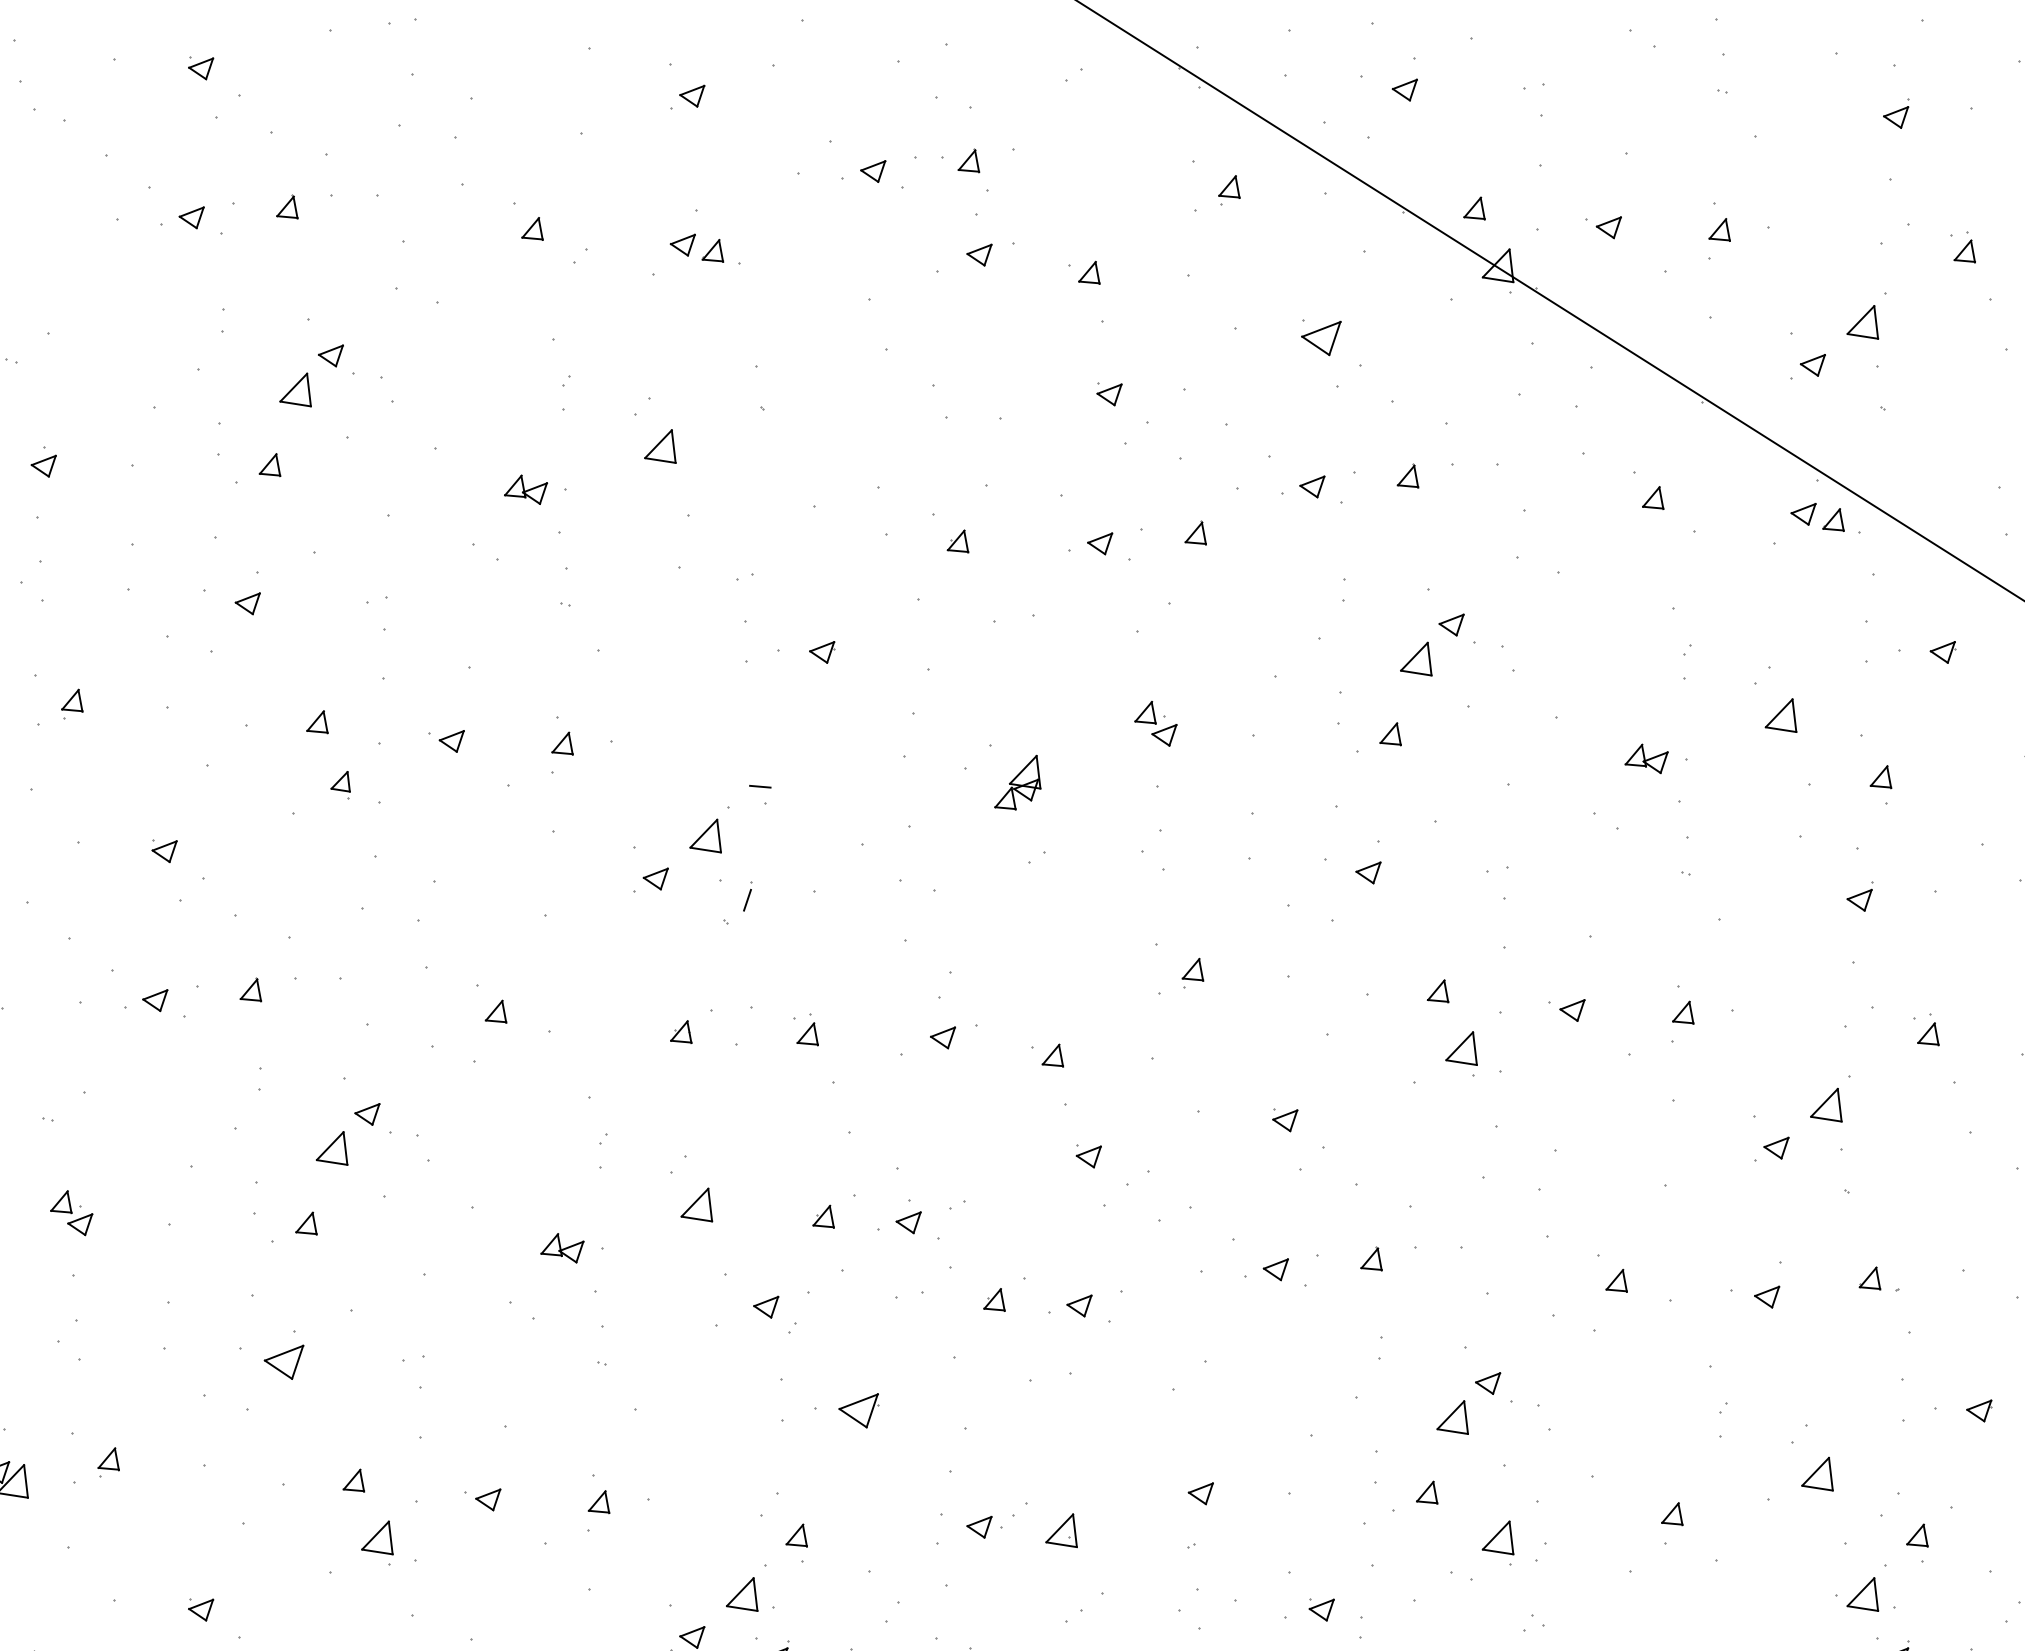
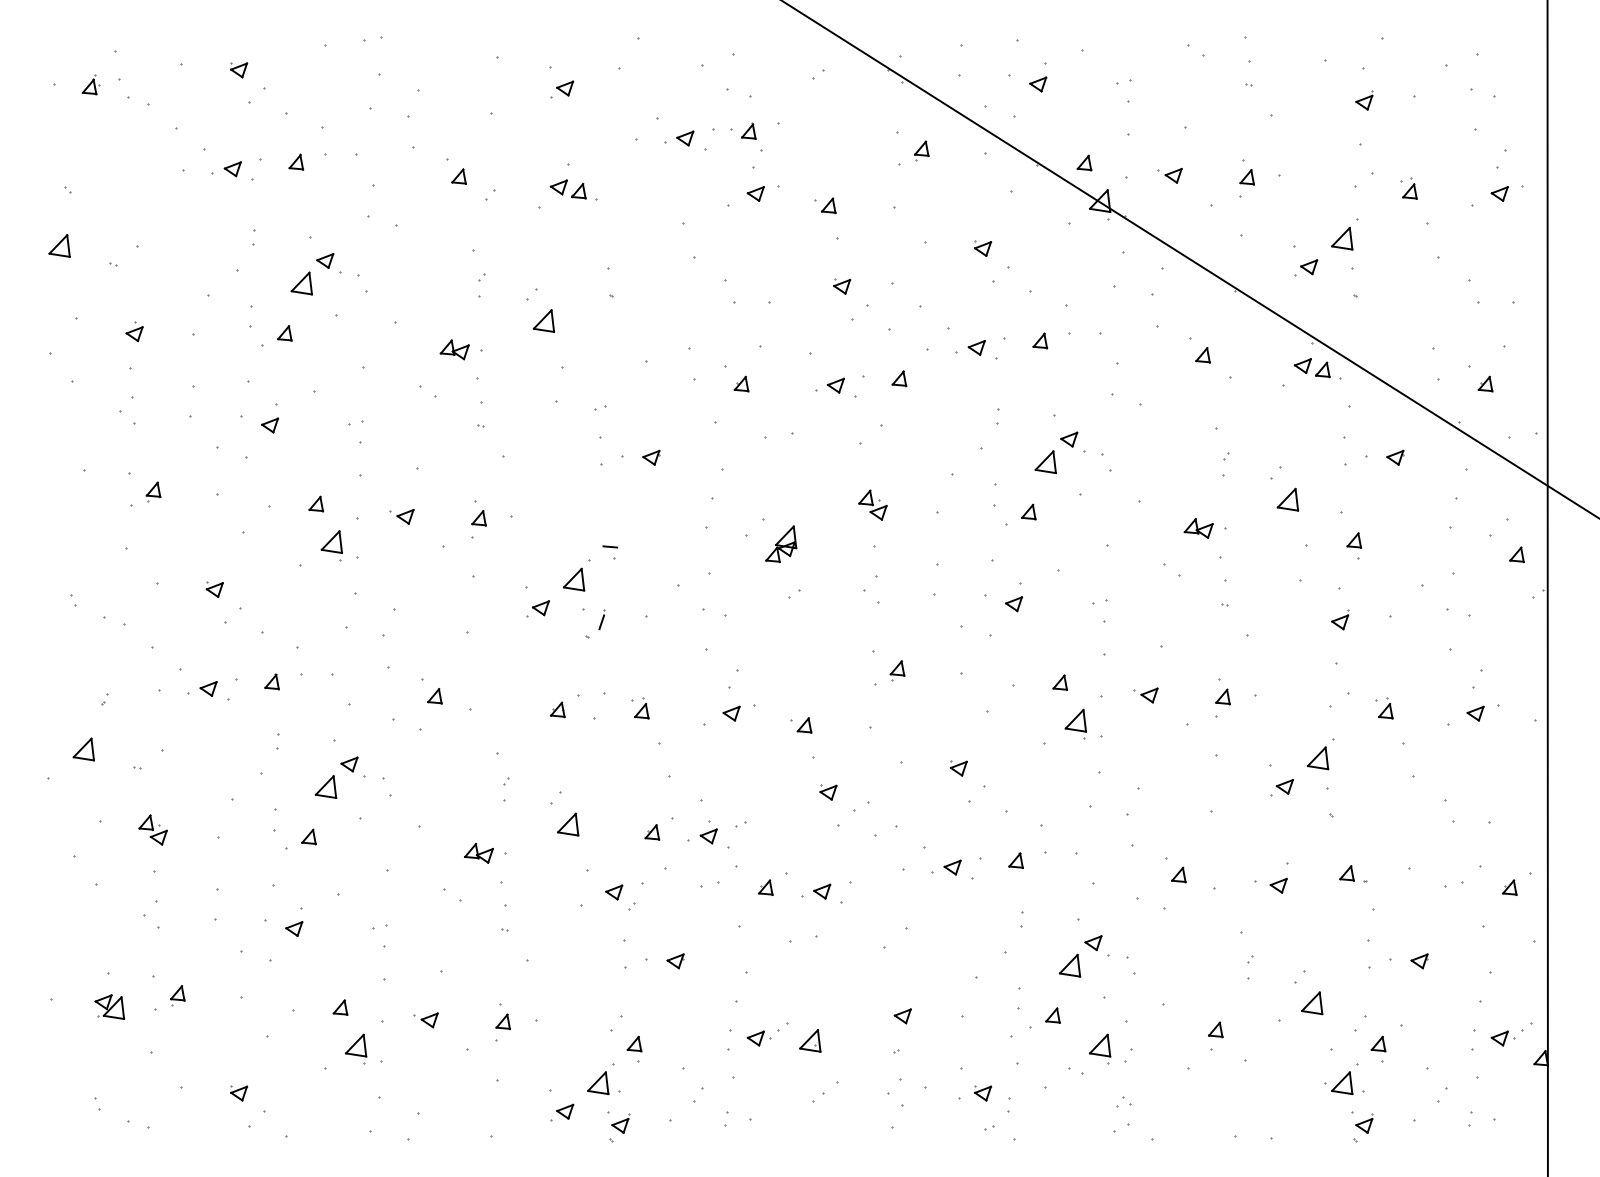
part: (1322, 337) -> (983, 248), size x0.62
part: (340, 784) -> (331, 545), size x1.67
part: (284, 1361) -> (294, 928), size x0.62
part: (858, 1411) -> (675, 961), size x0.62

